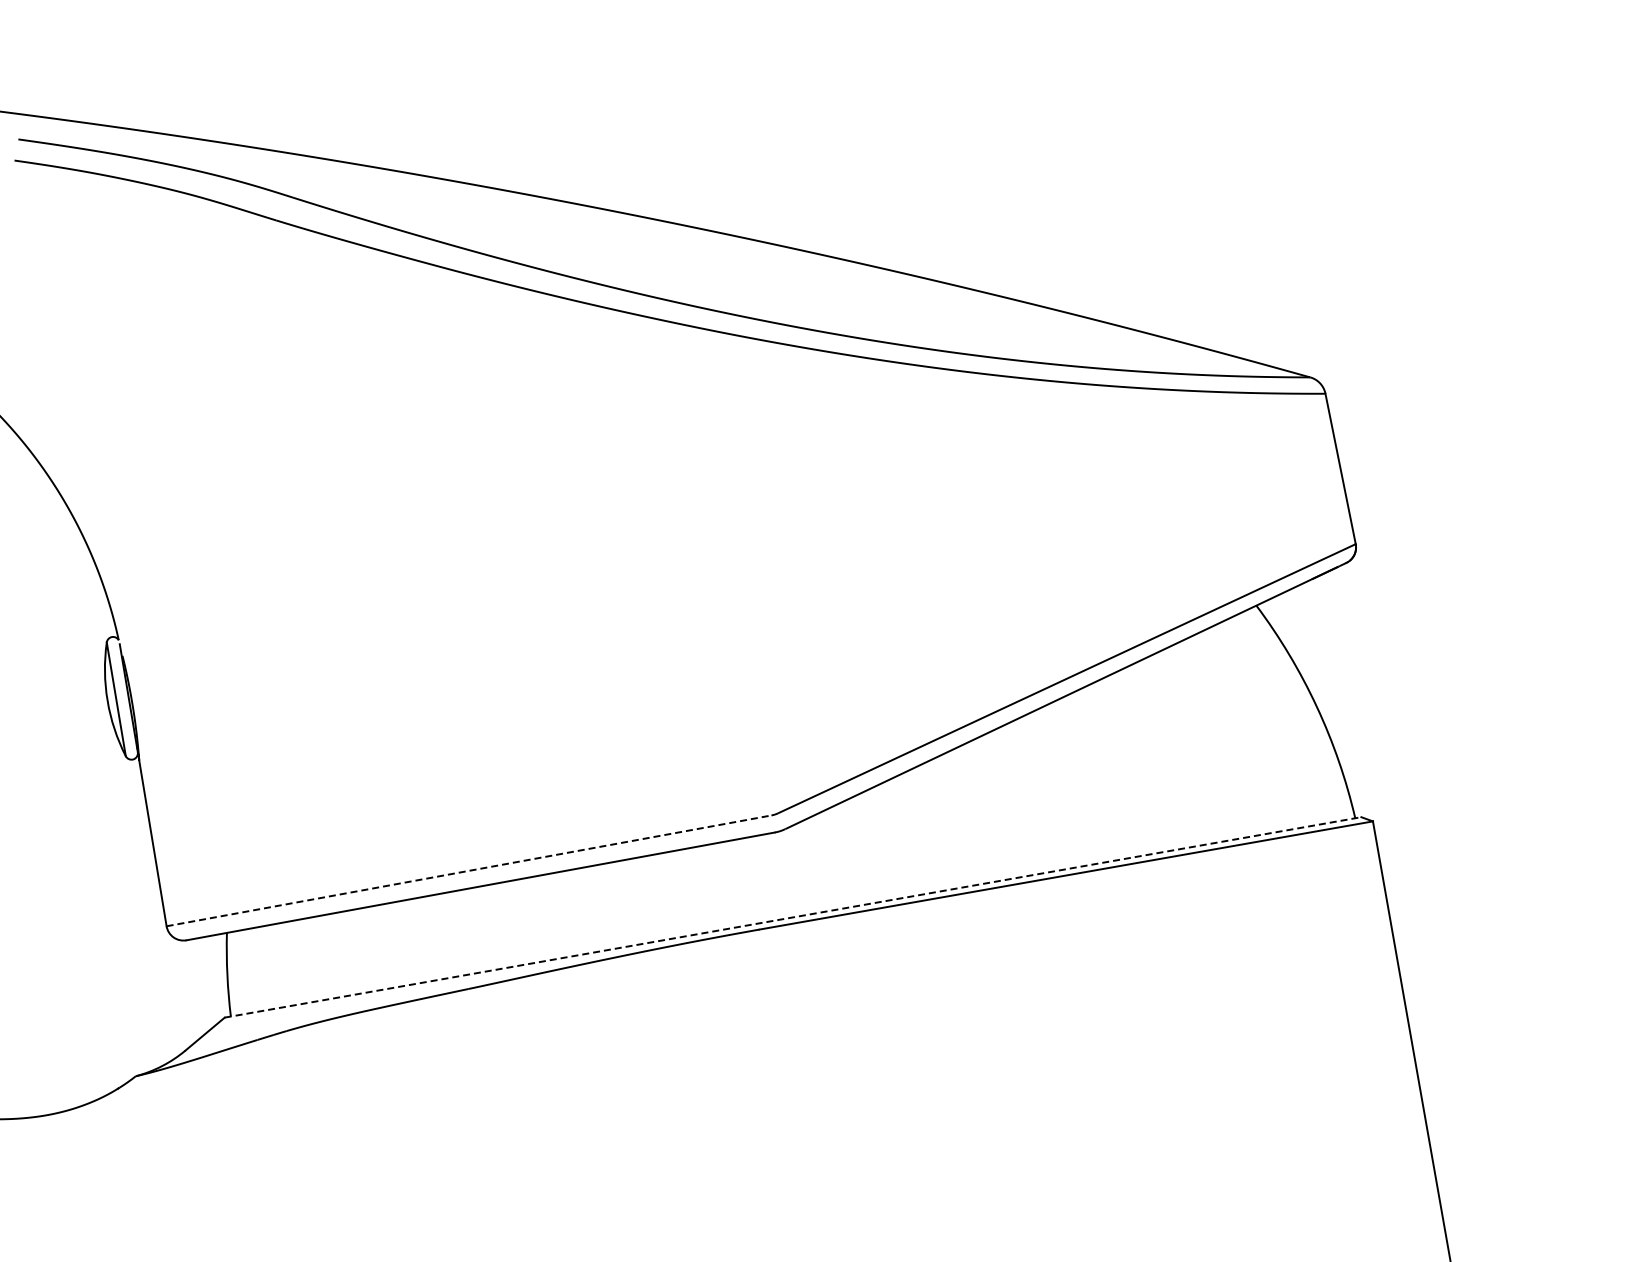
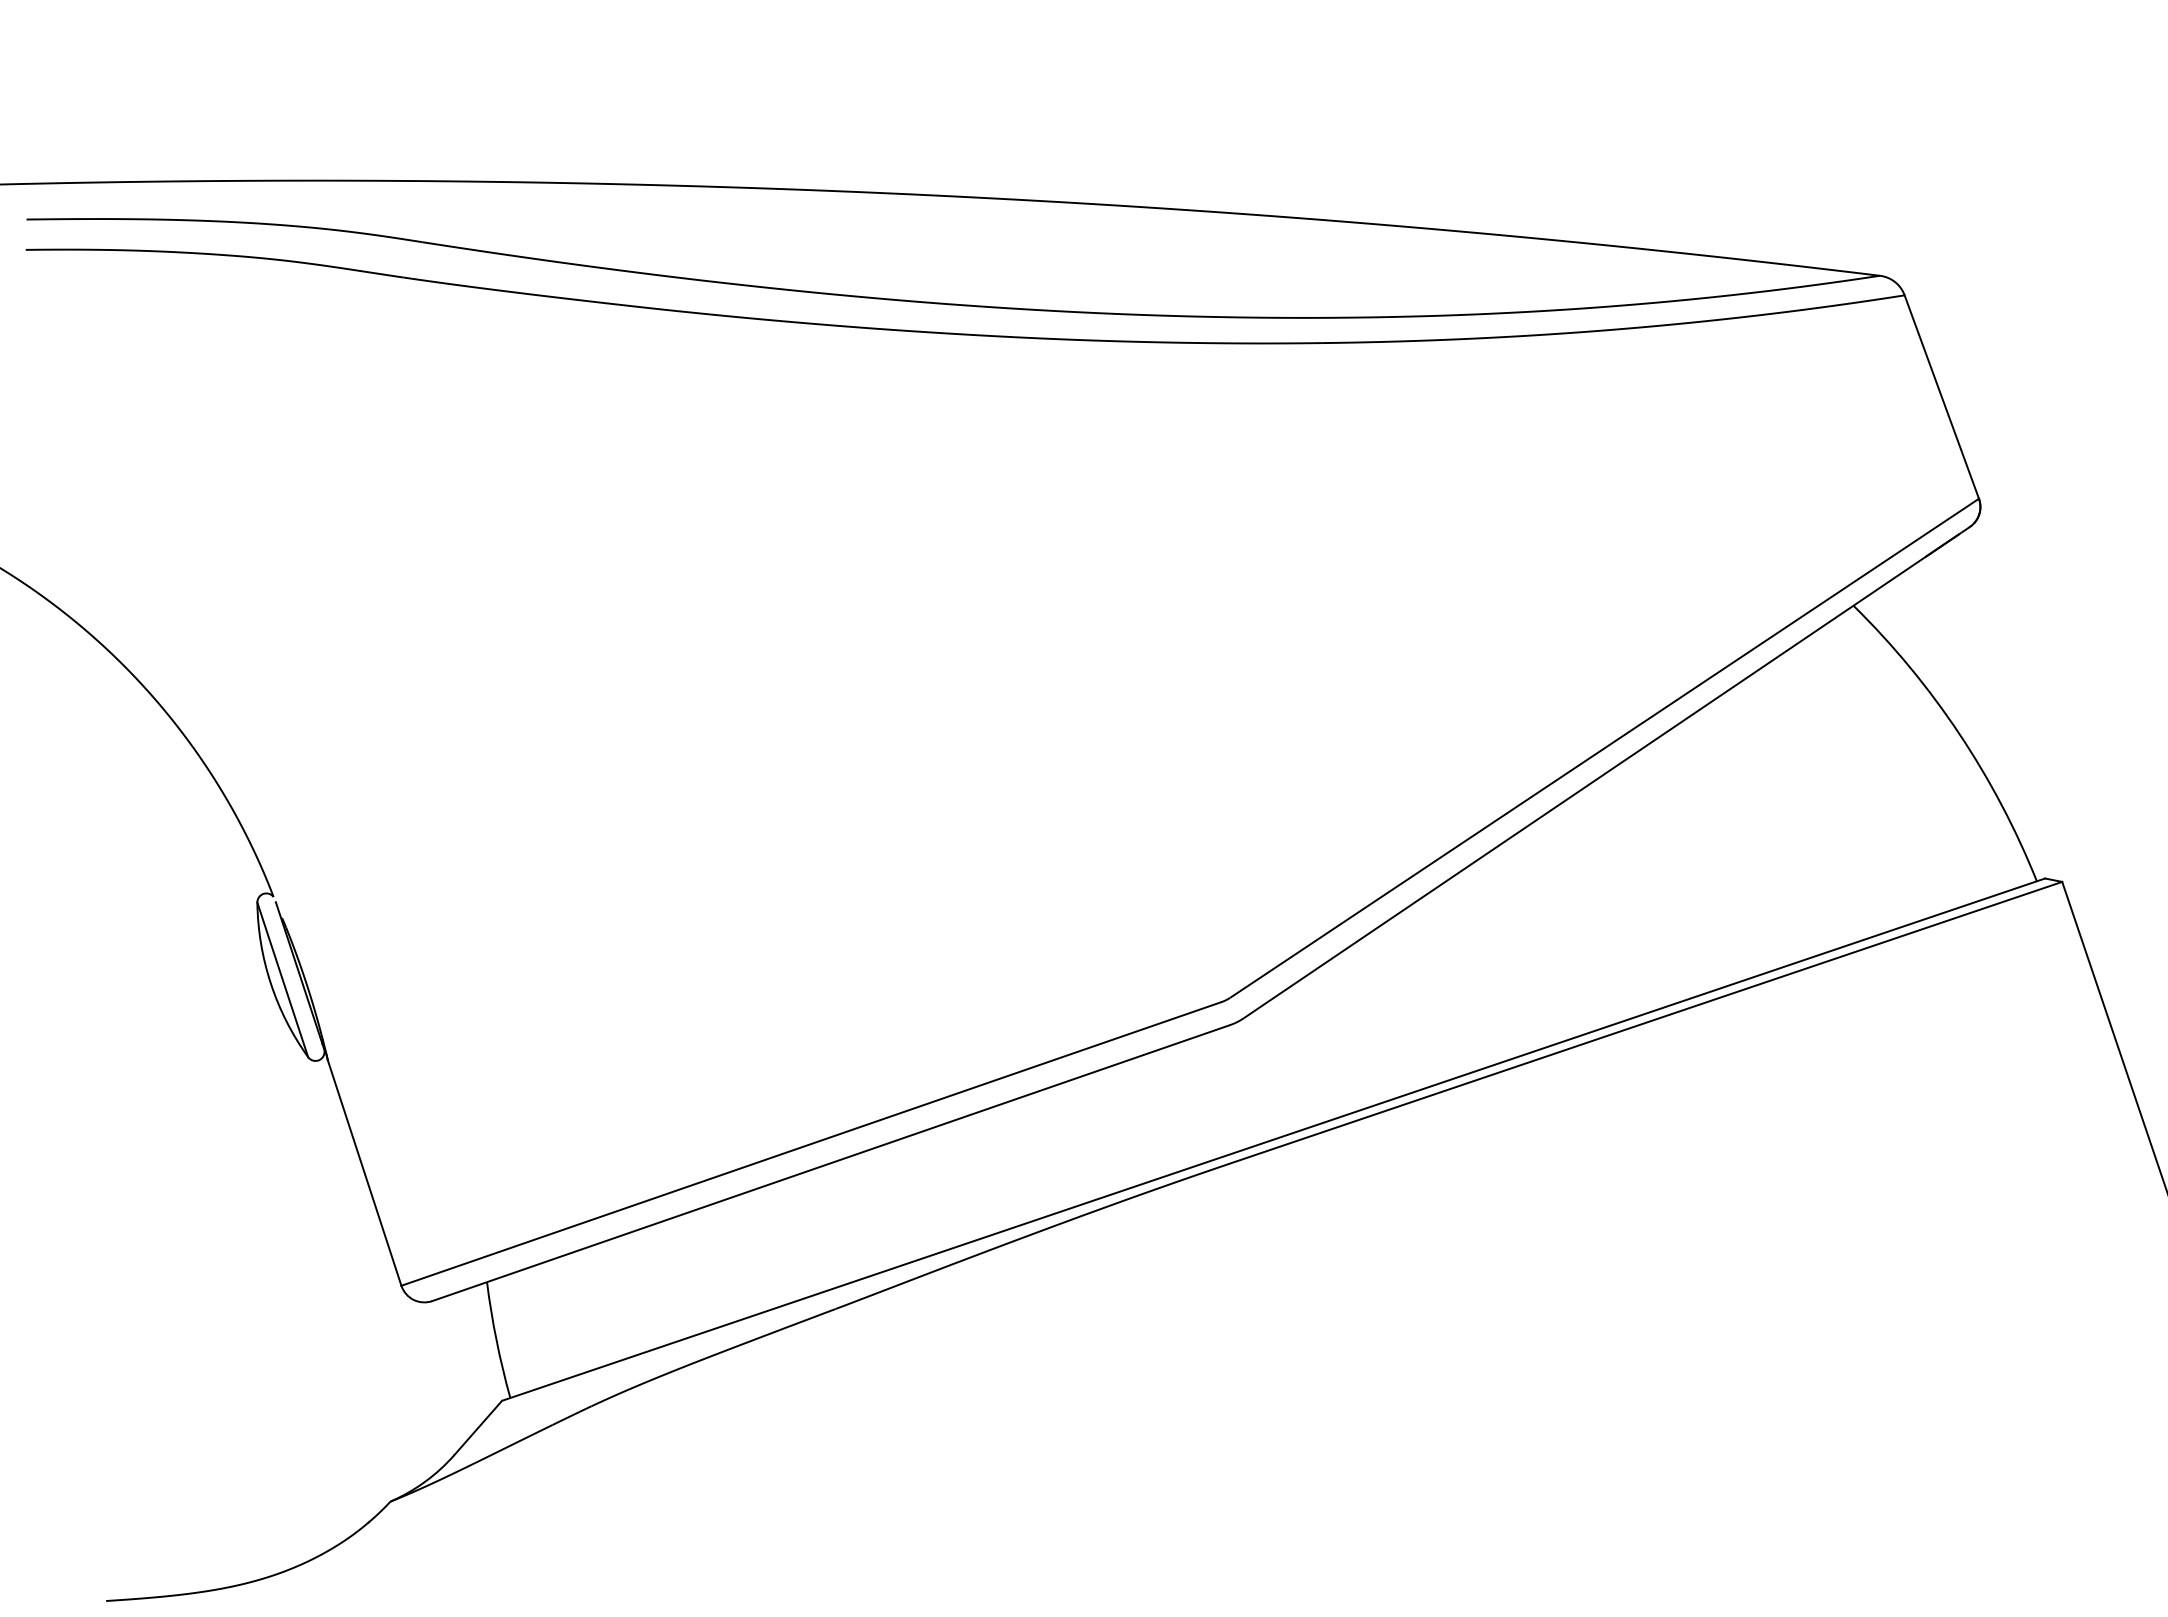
line: (469, 870) -> (812, 1143), dashed -> solid
line: (793, 917) -> (1274, 1139), dashed -> solid

